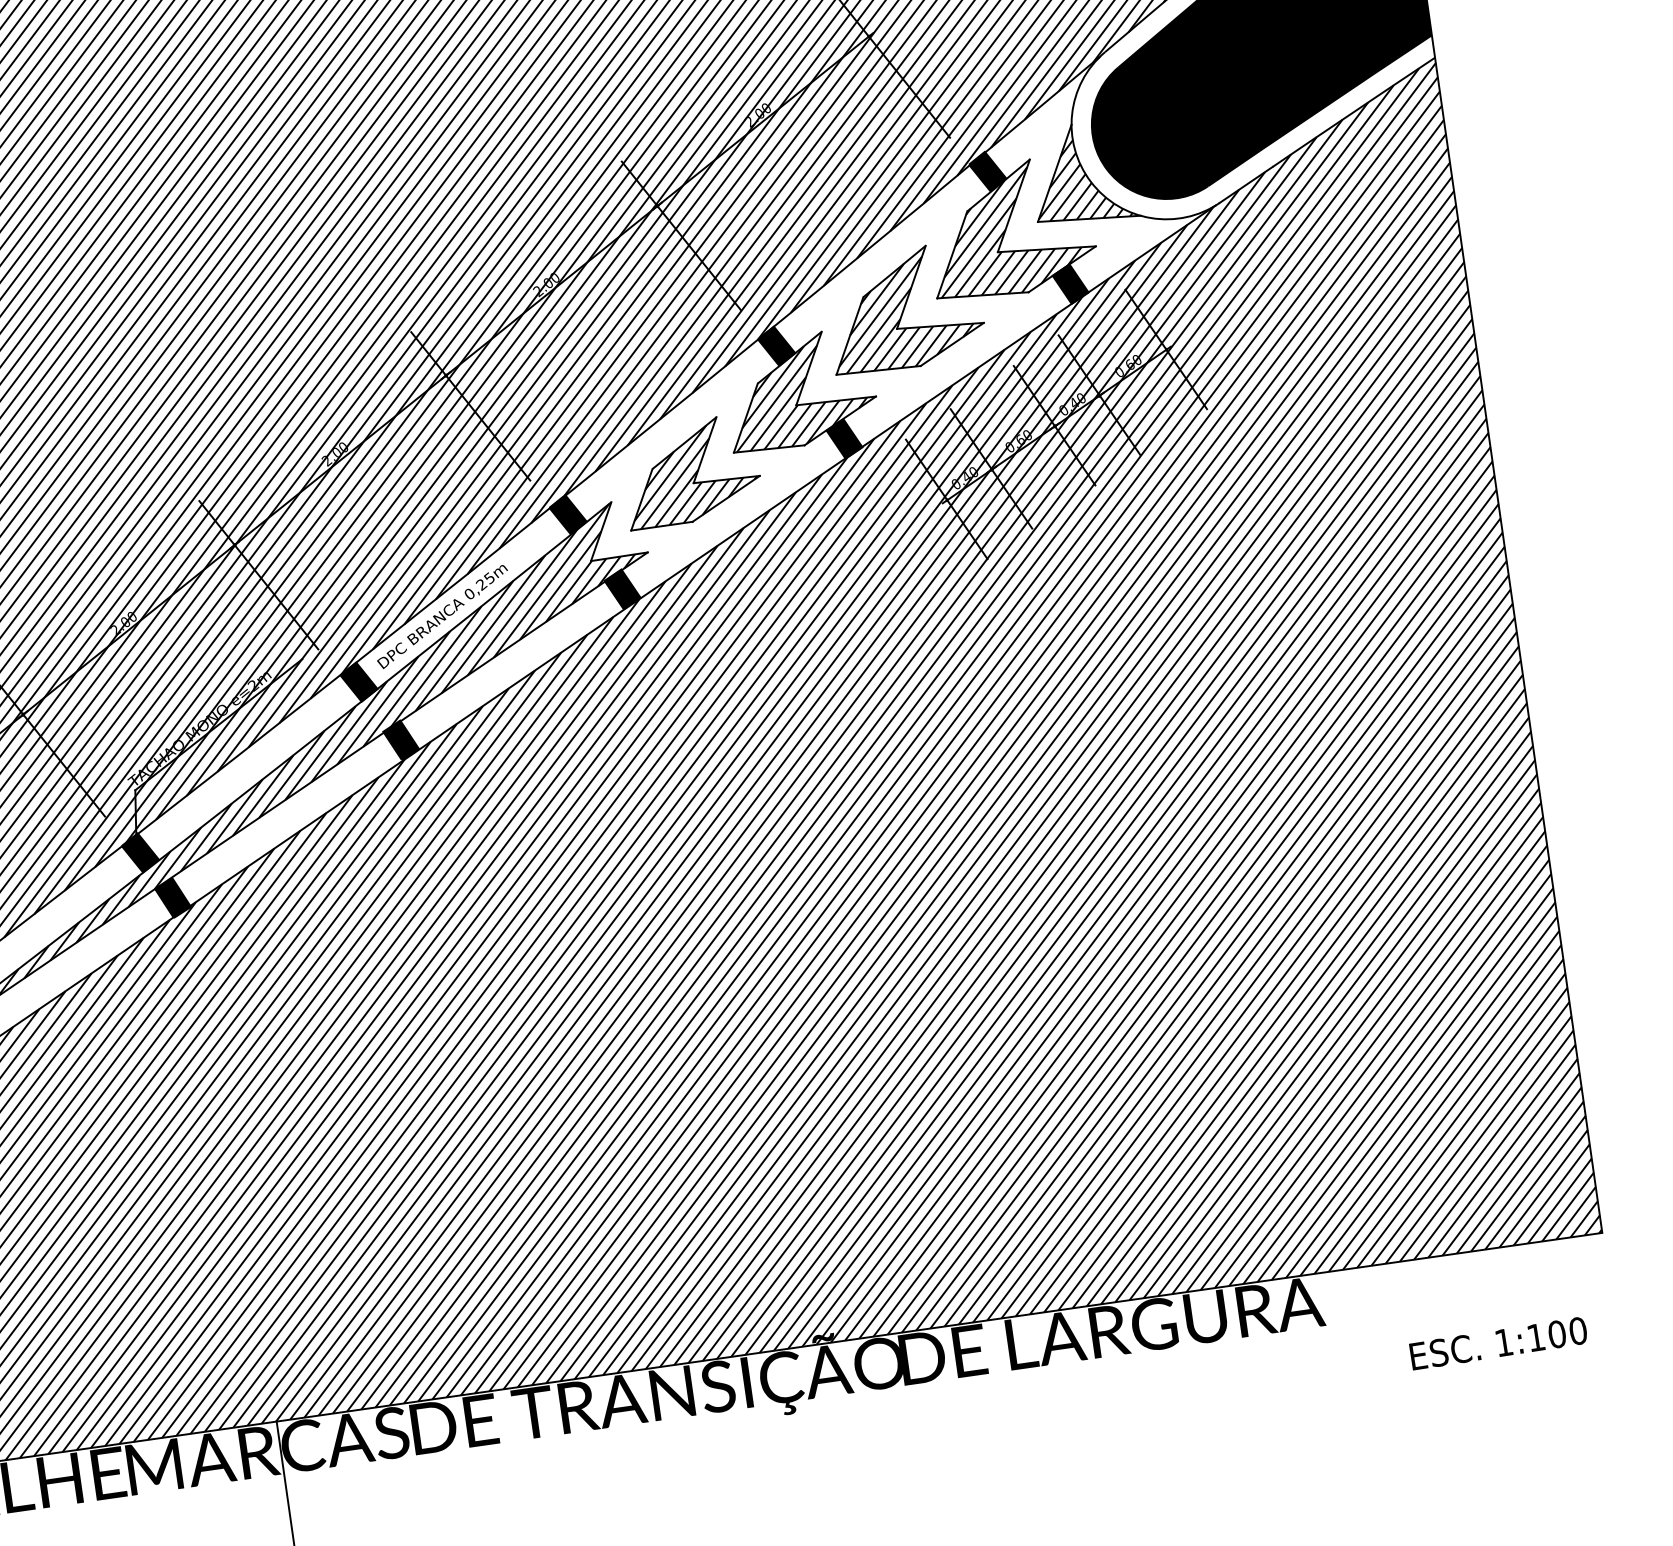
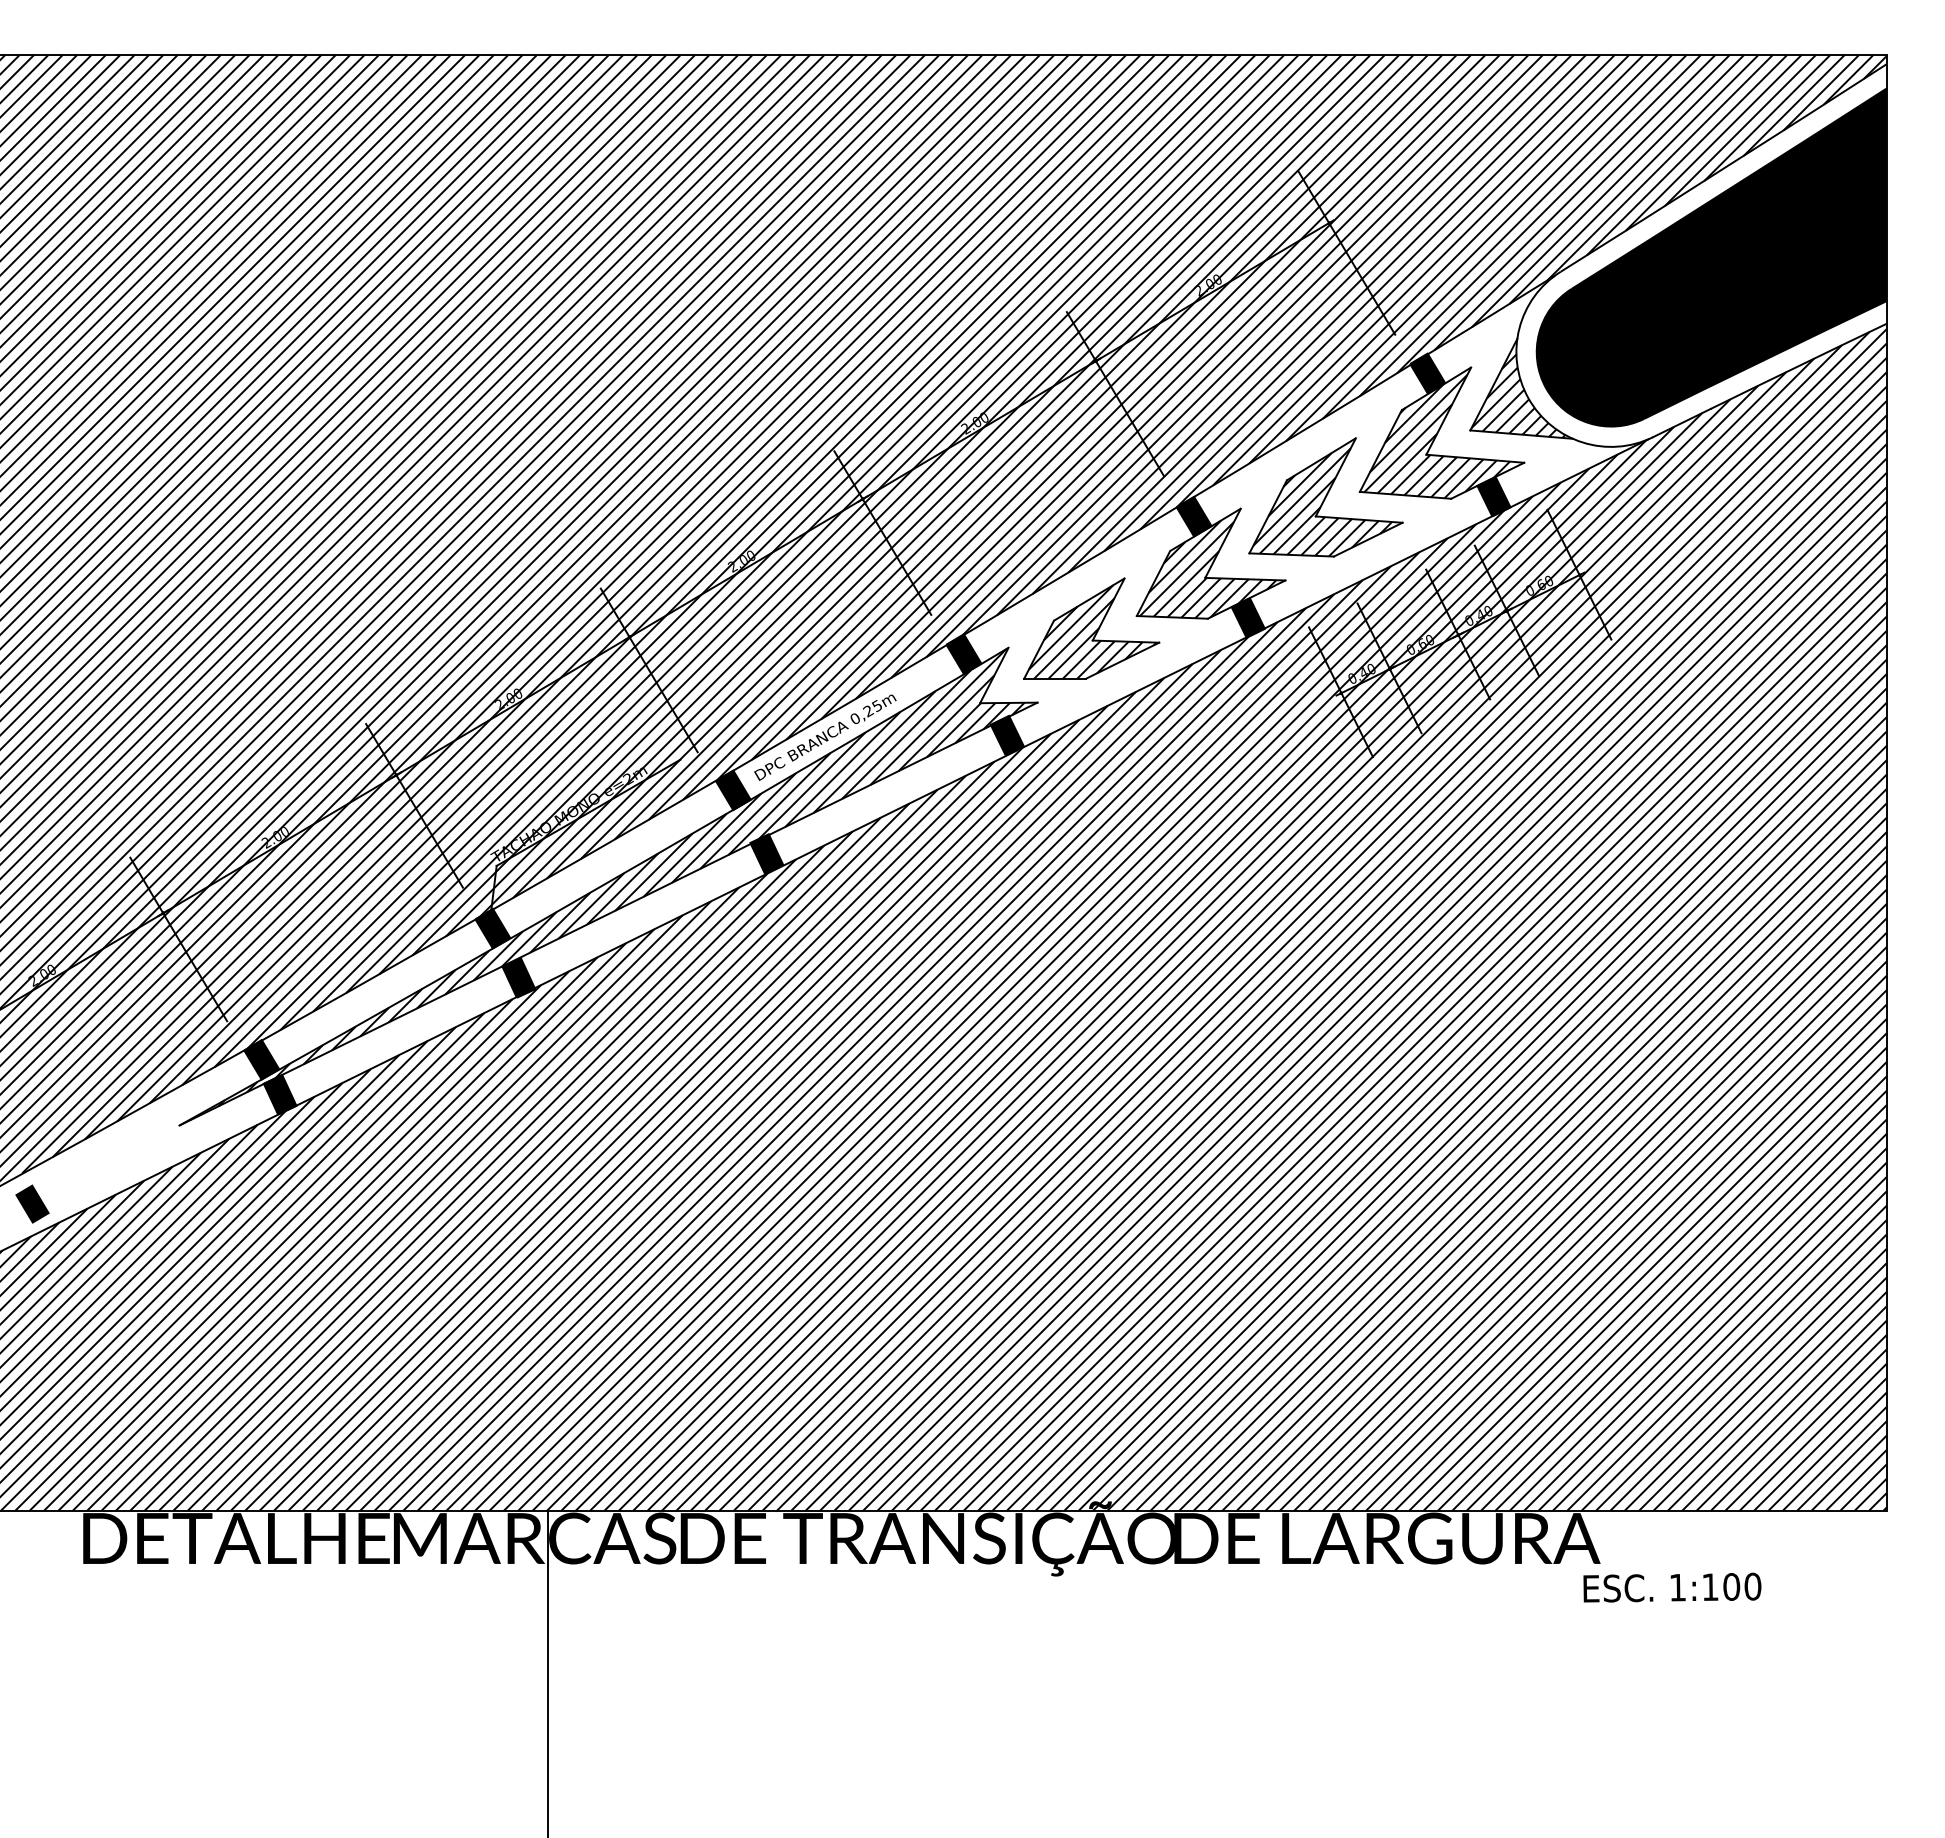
text: (1498, 1343) -> (1672, 1587), moved

